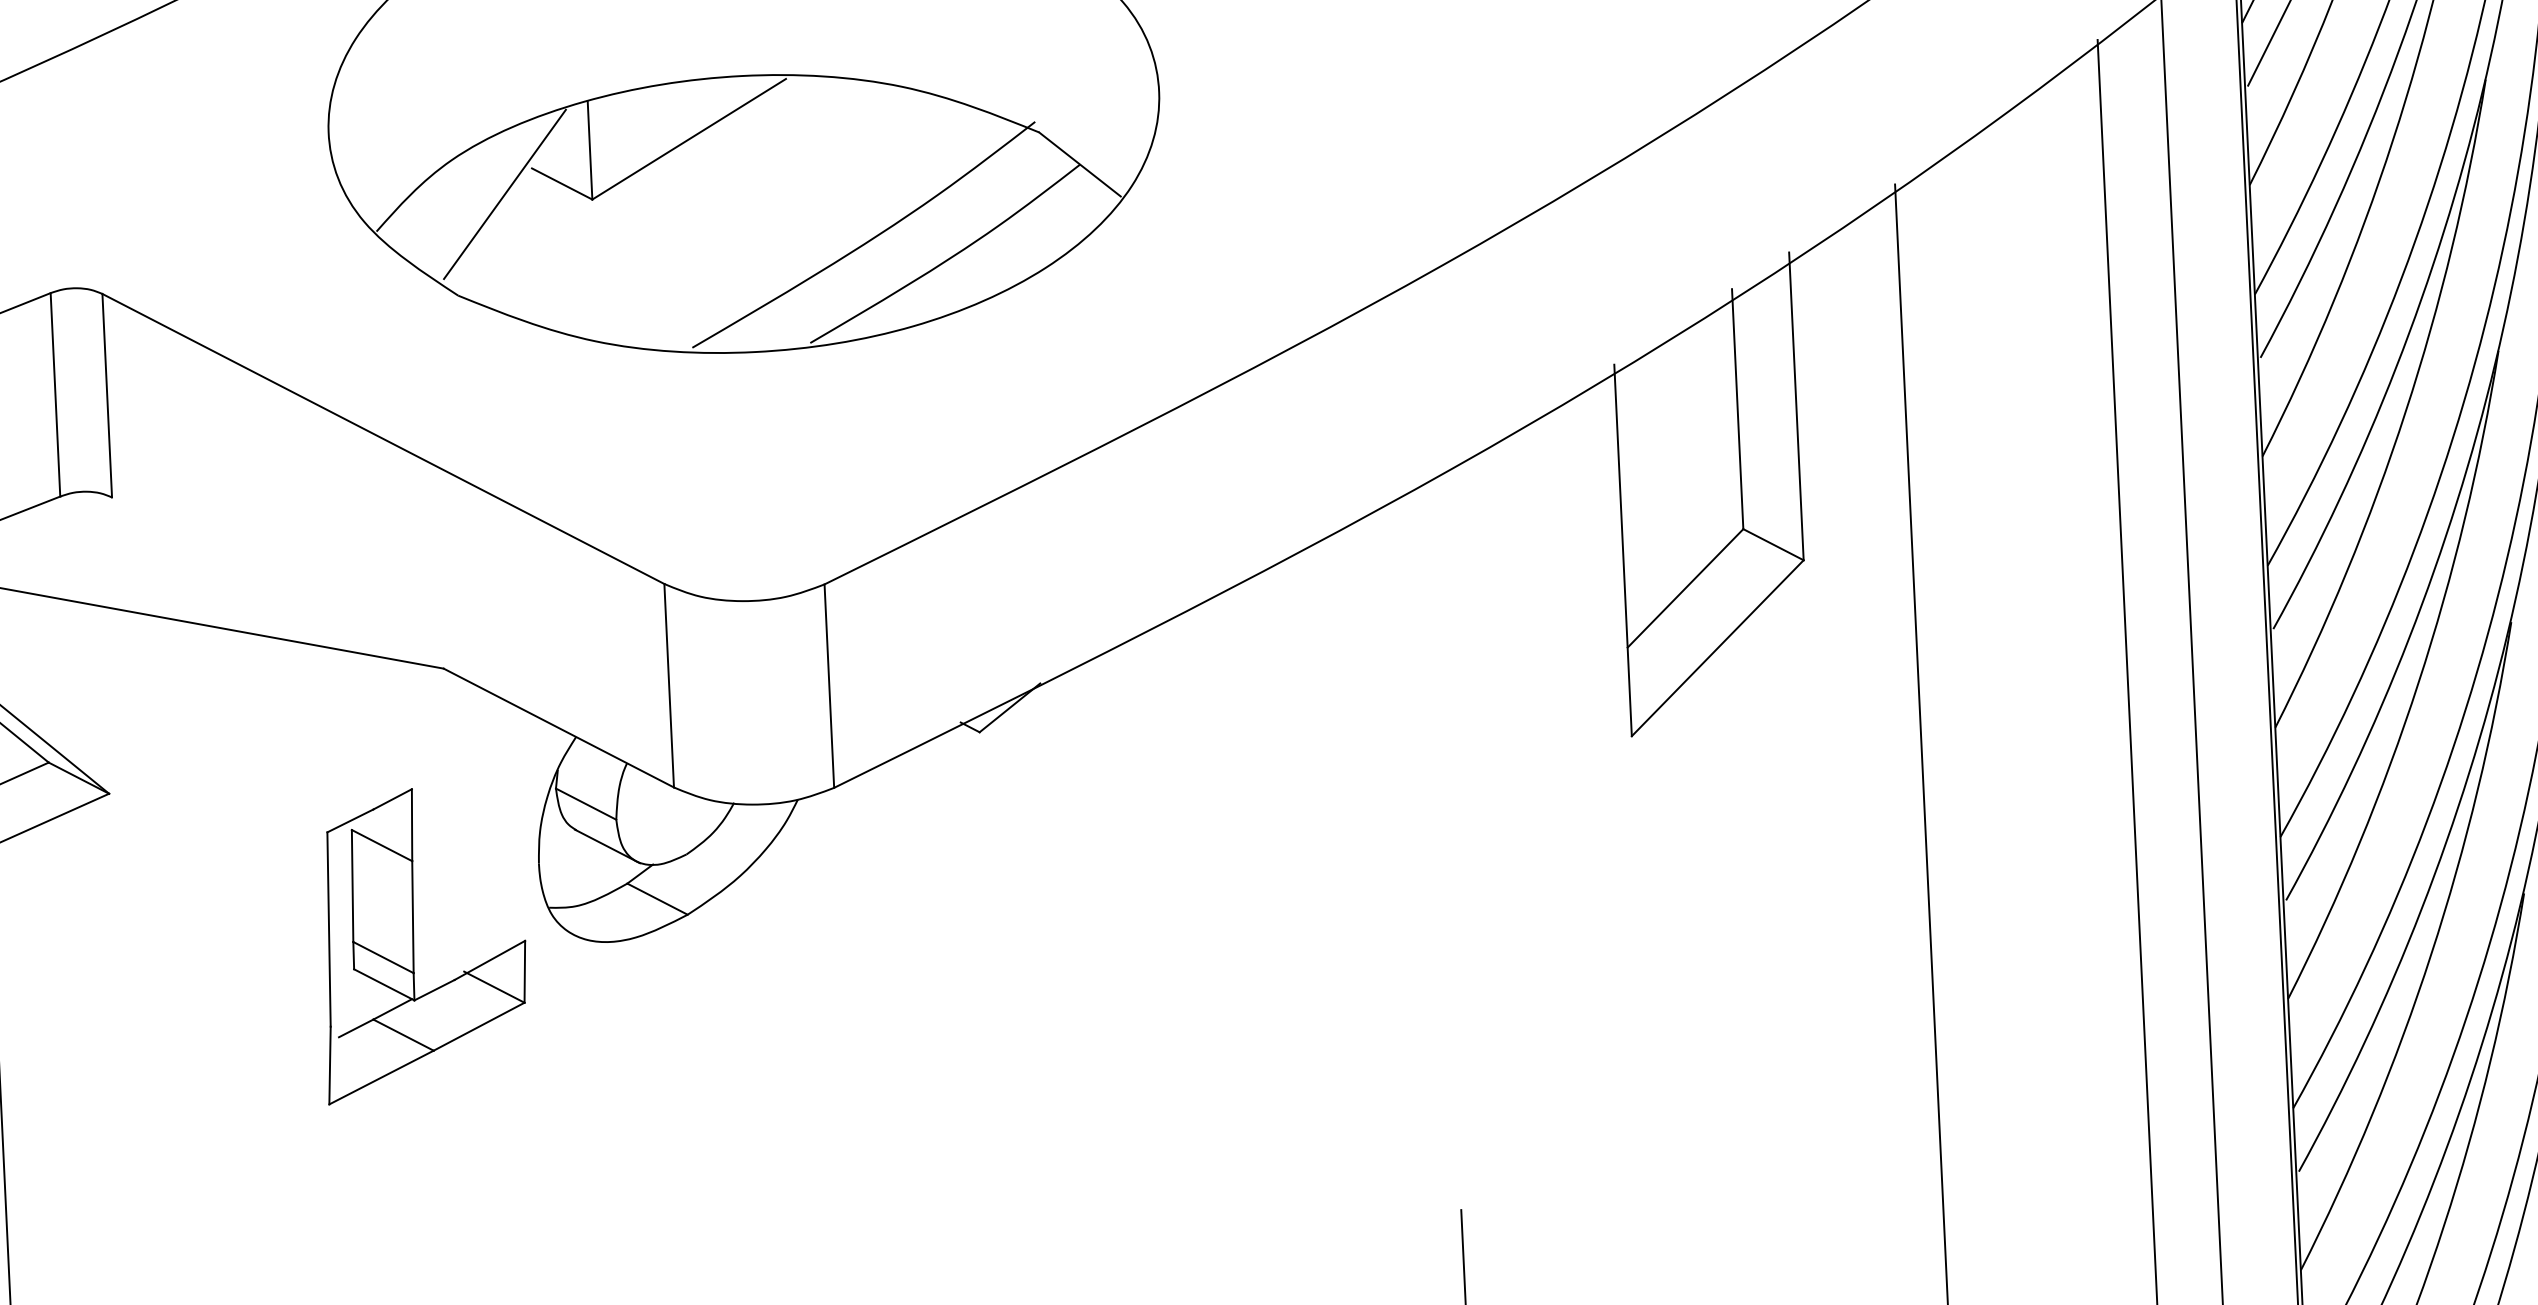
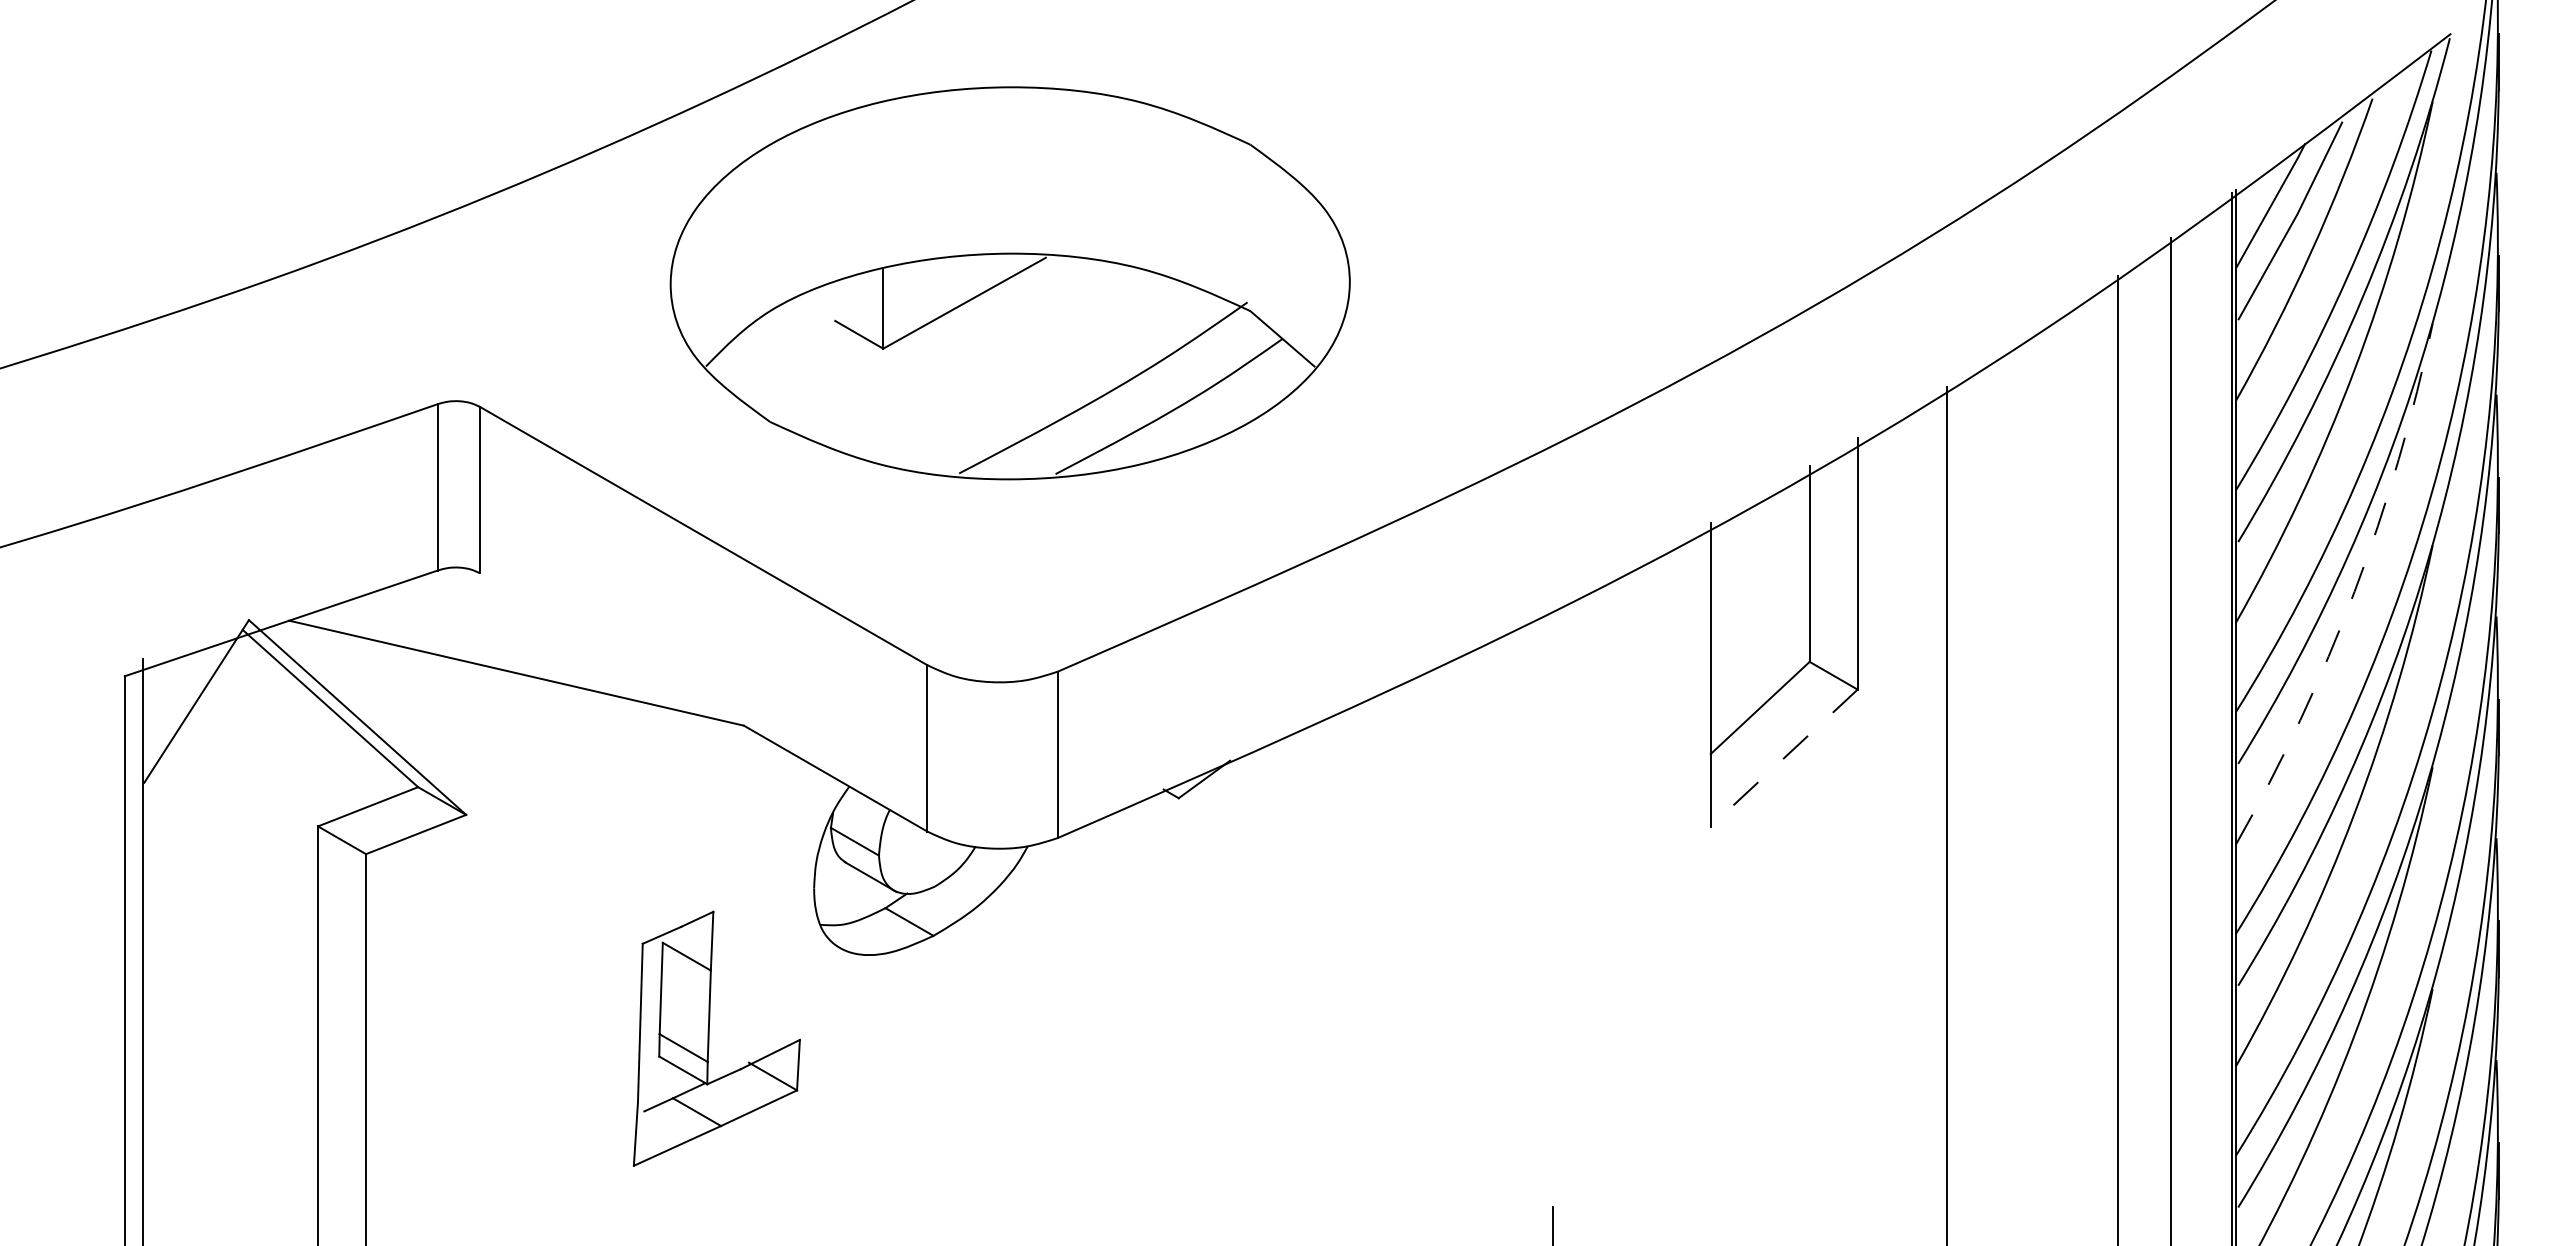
line: (505, 193) -> (812, 340), removed
arc: (2405, 411) -> (2354, 591), solid -> dashed
line: (1716, 648) -> (1783, 758), solid -> dashed
part: (414, 944) -> (709, 1038), moved

